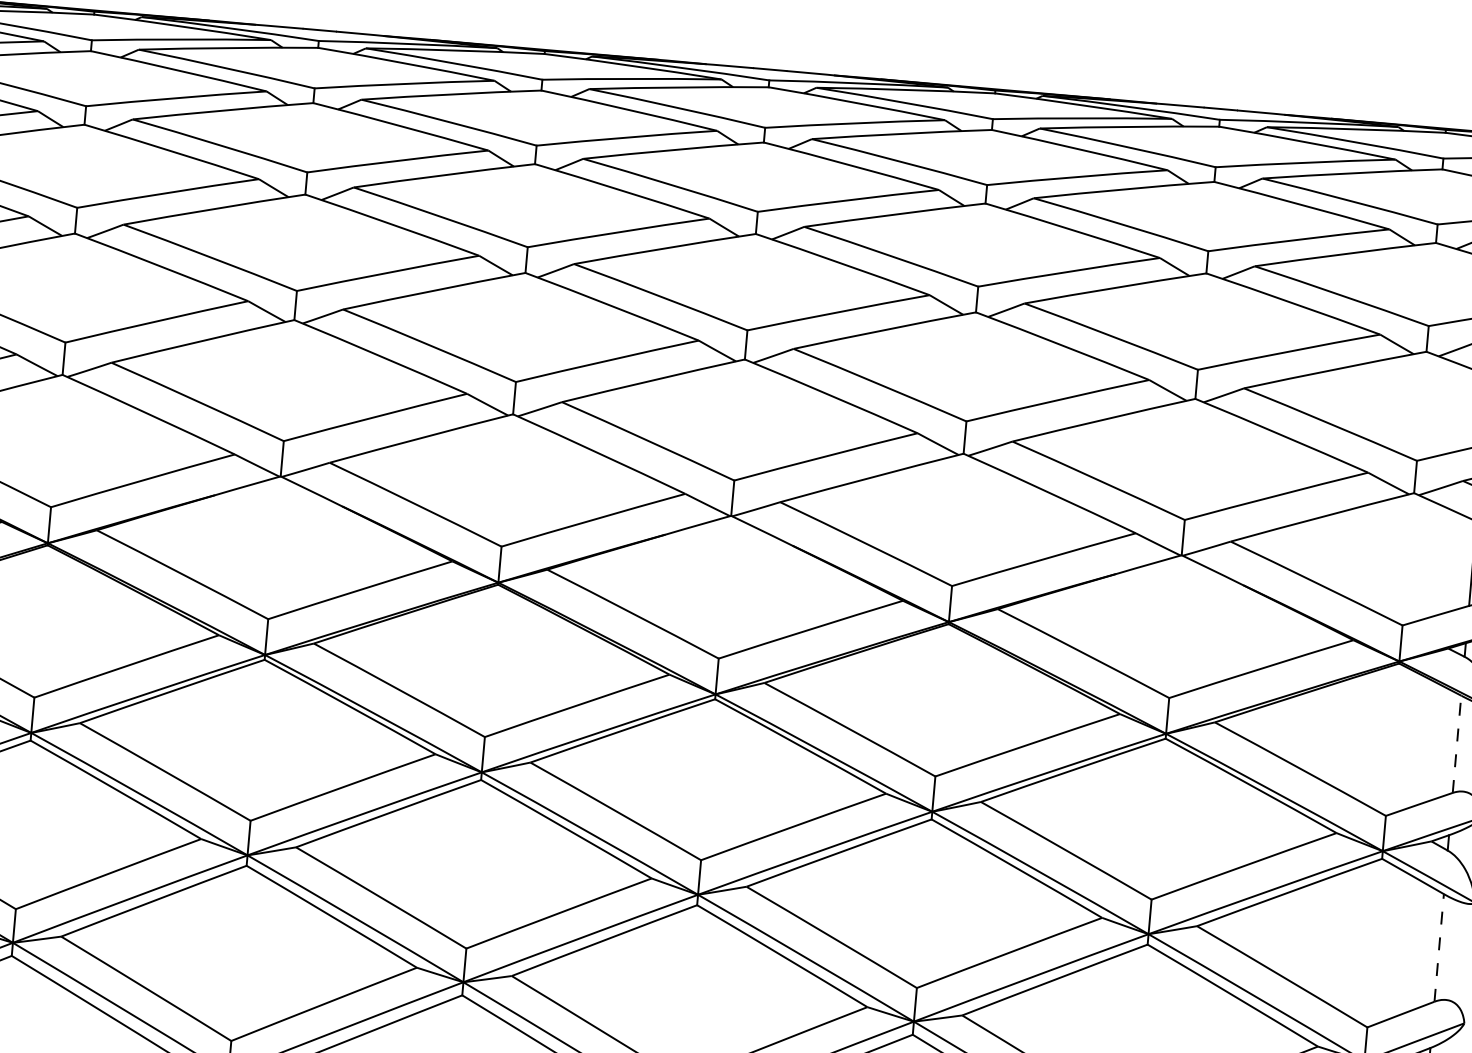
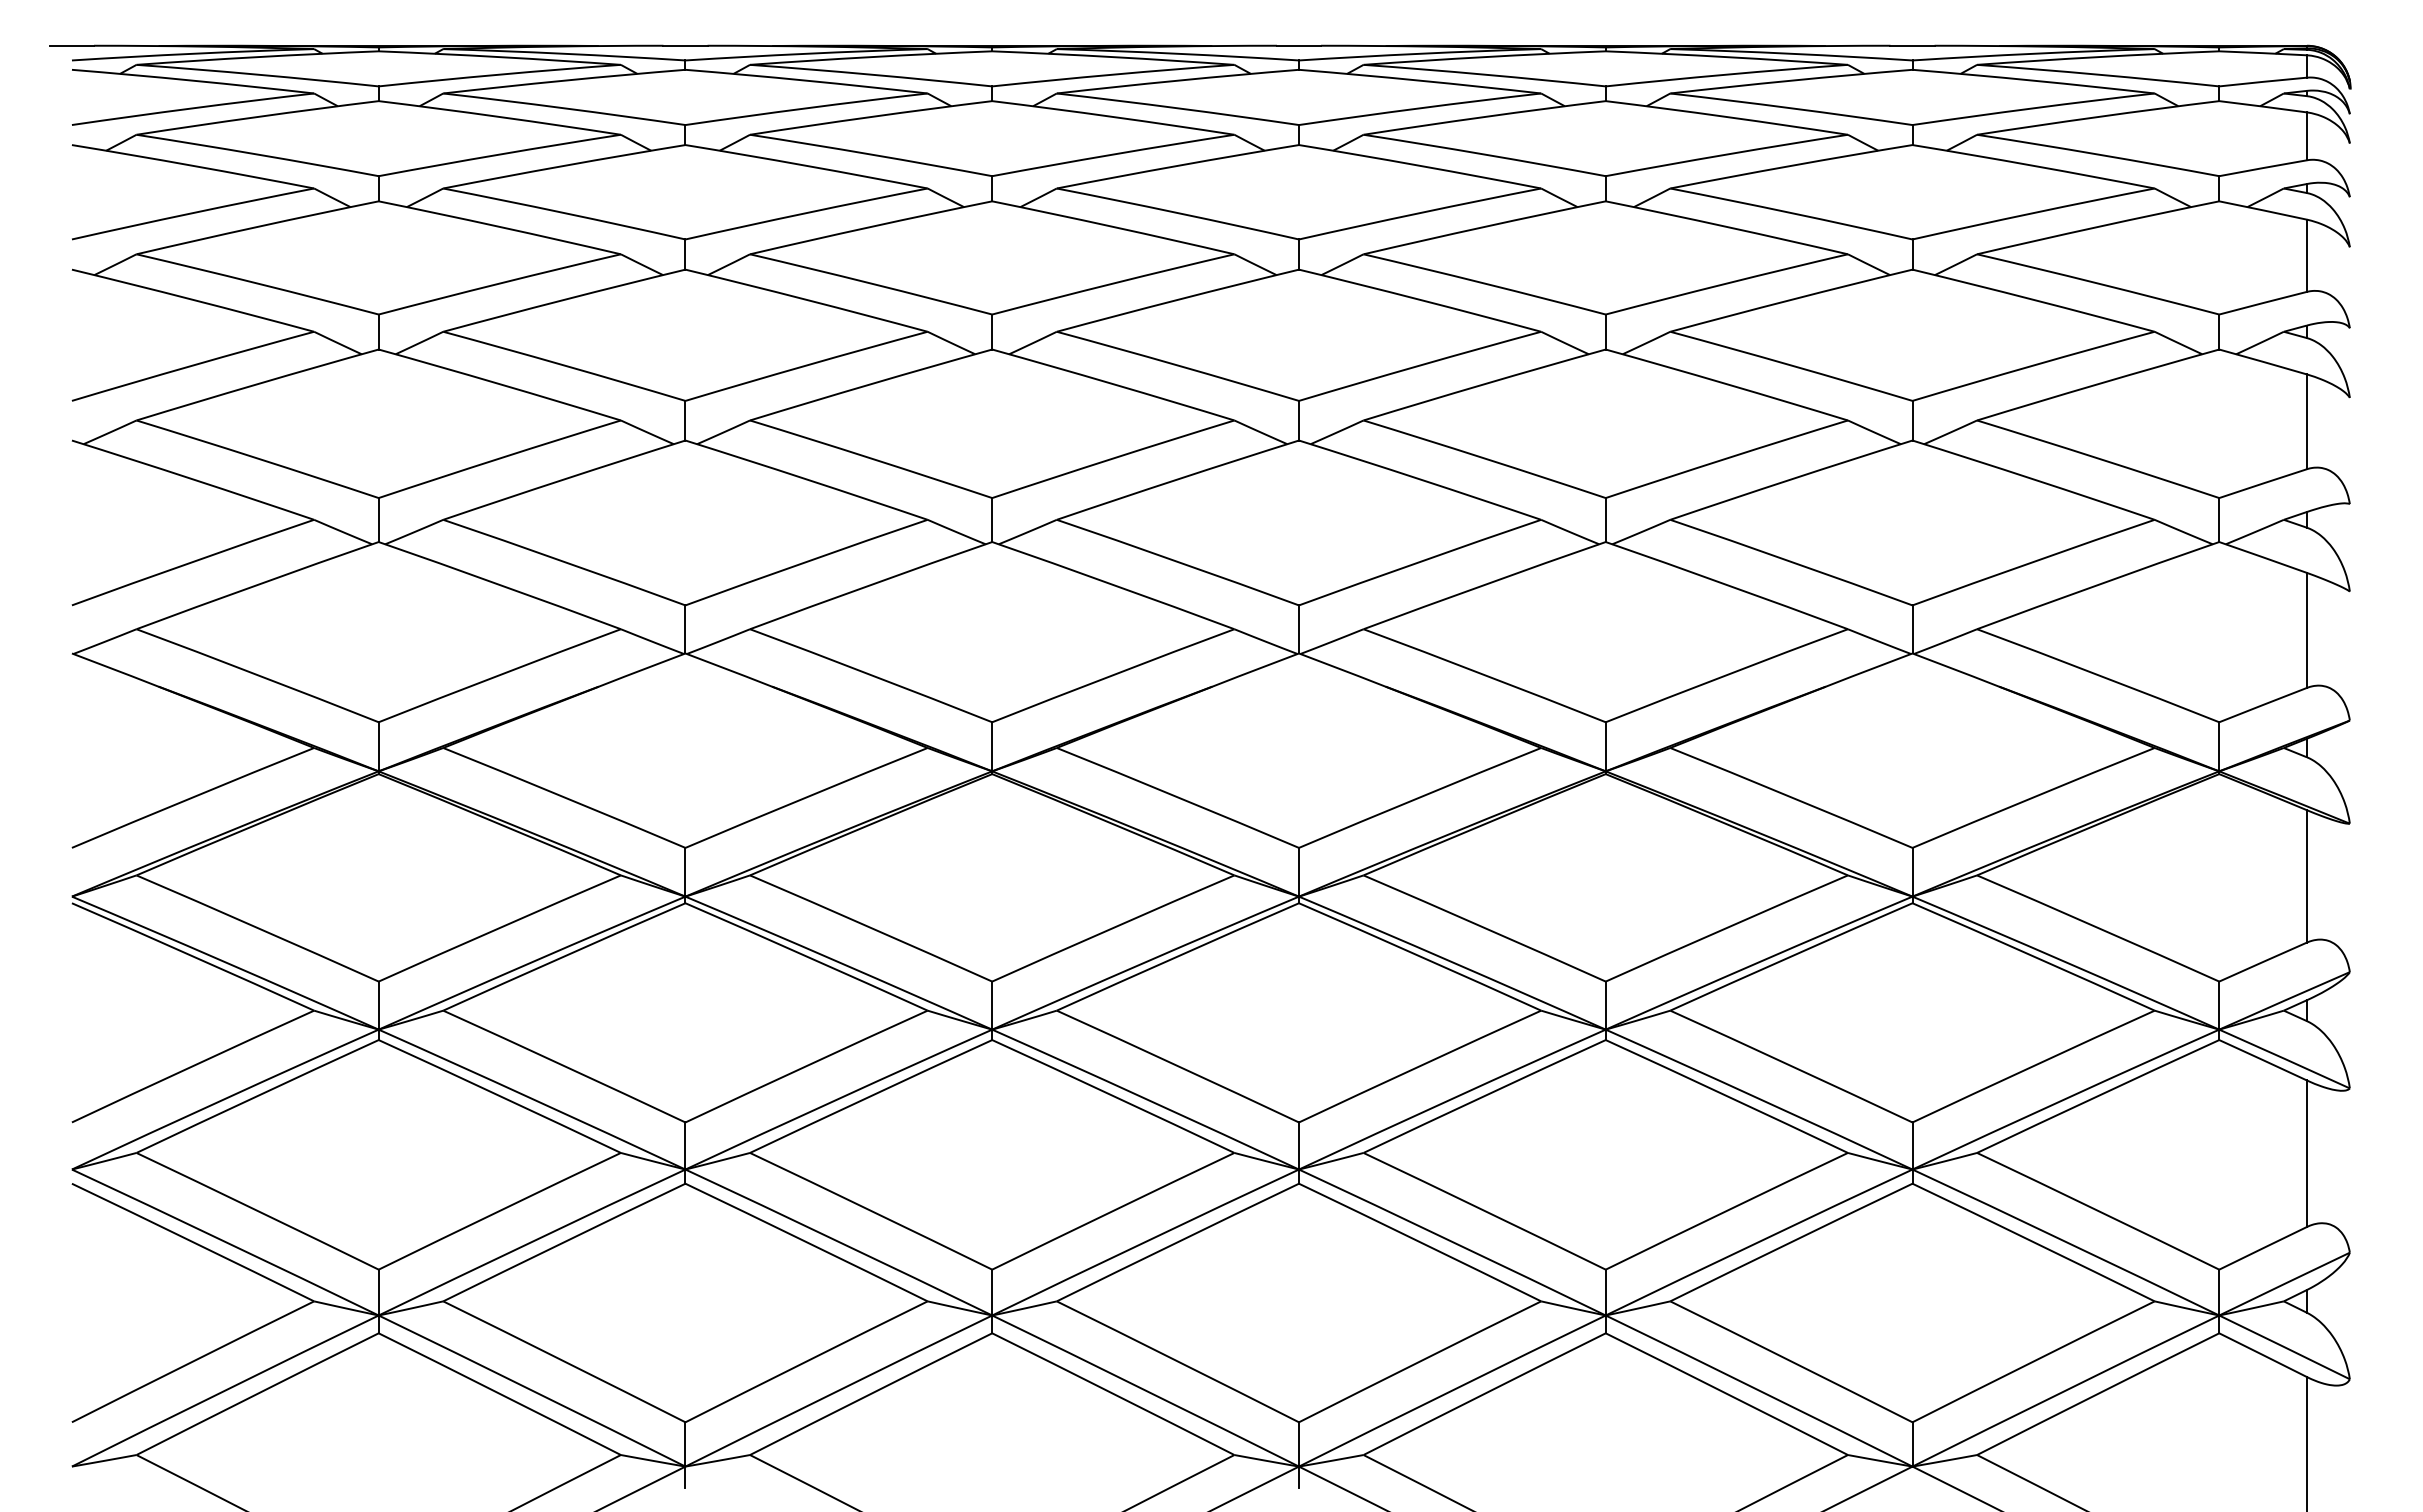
line: (1456, 743) -> (2306, 875), dashed -> solid
line: (1438, 947) -> (2306, 1153), dashed -> solid

